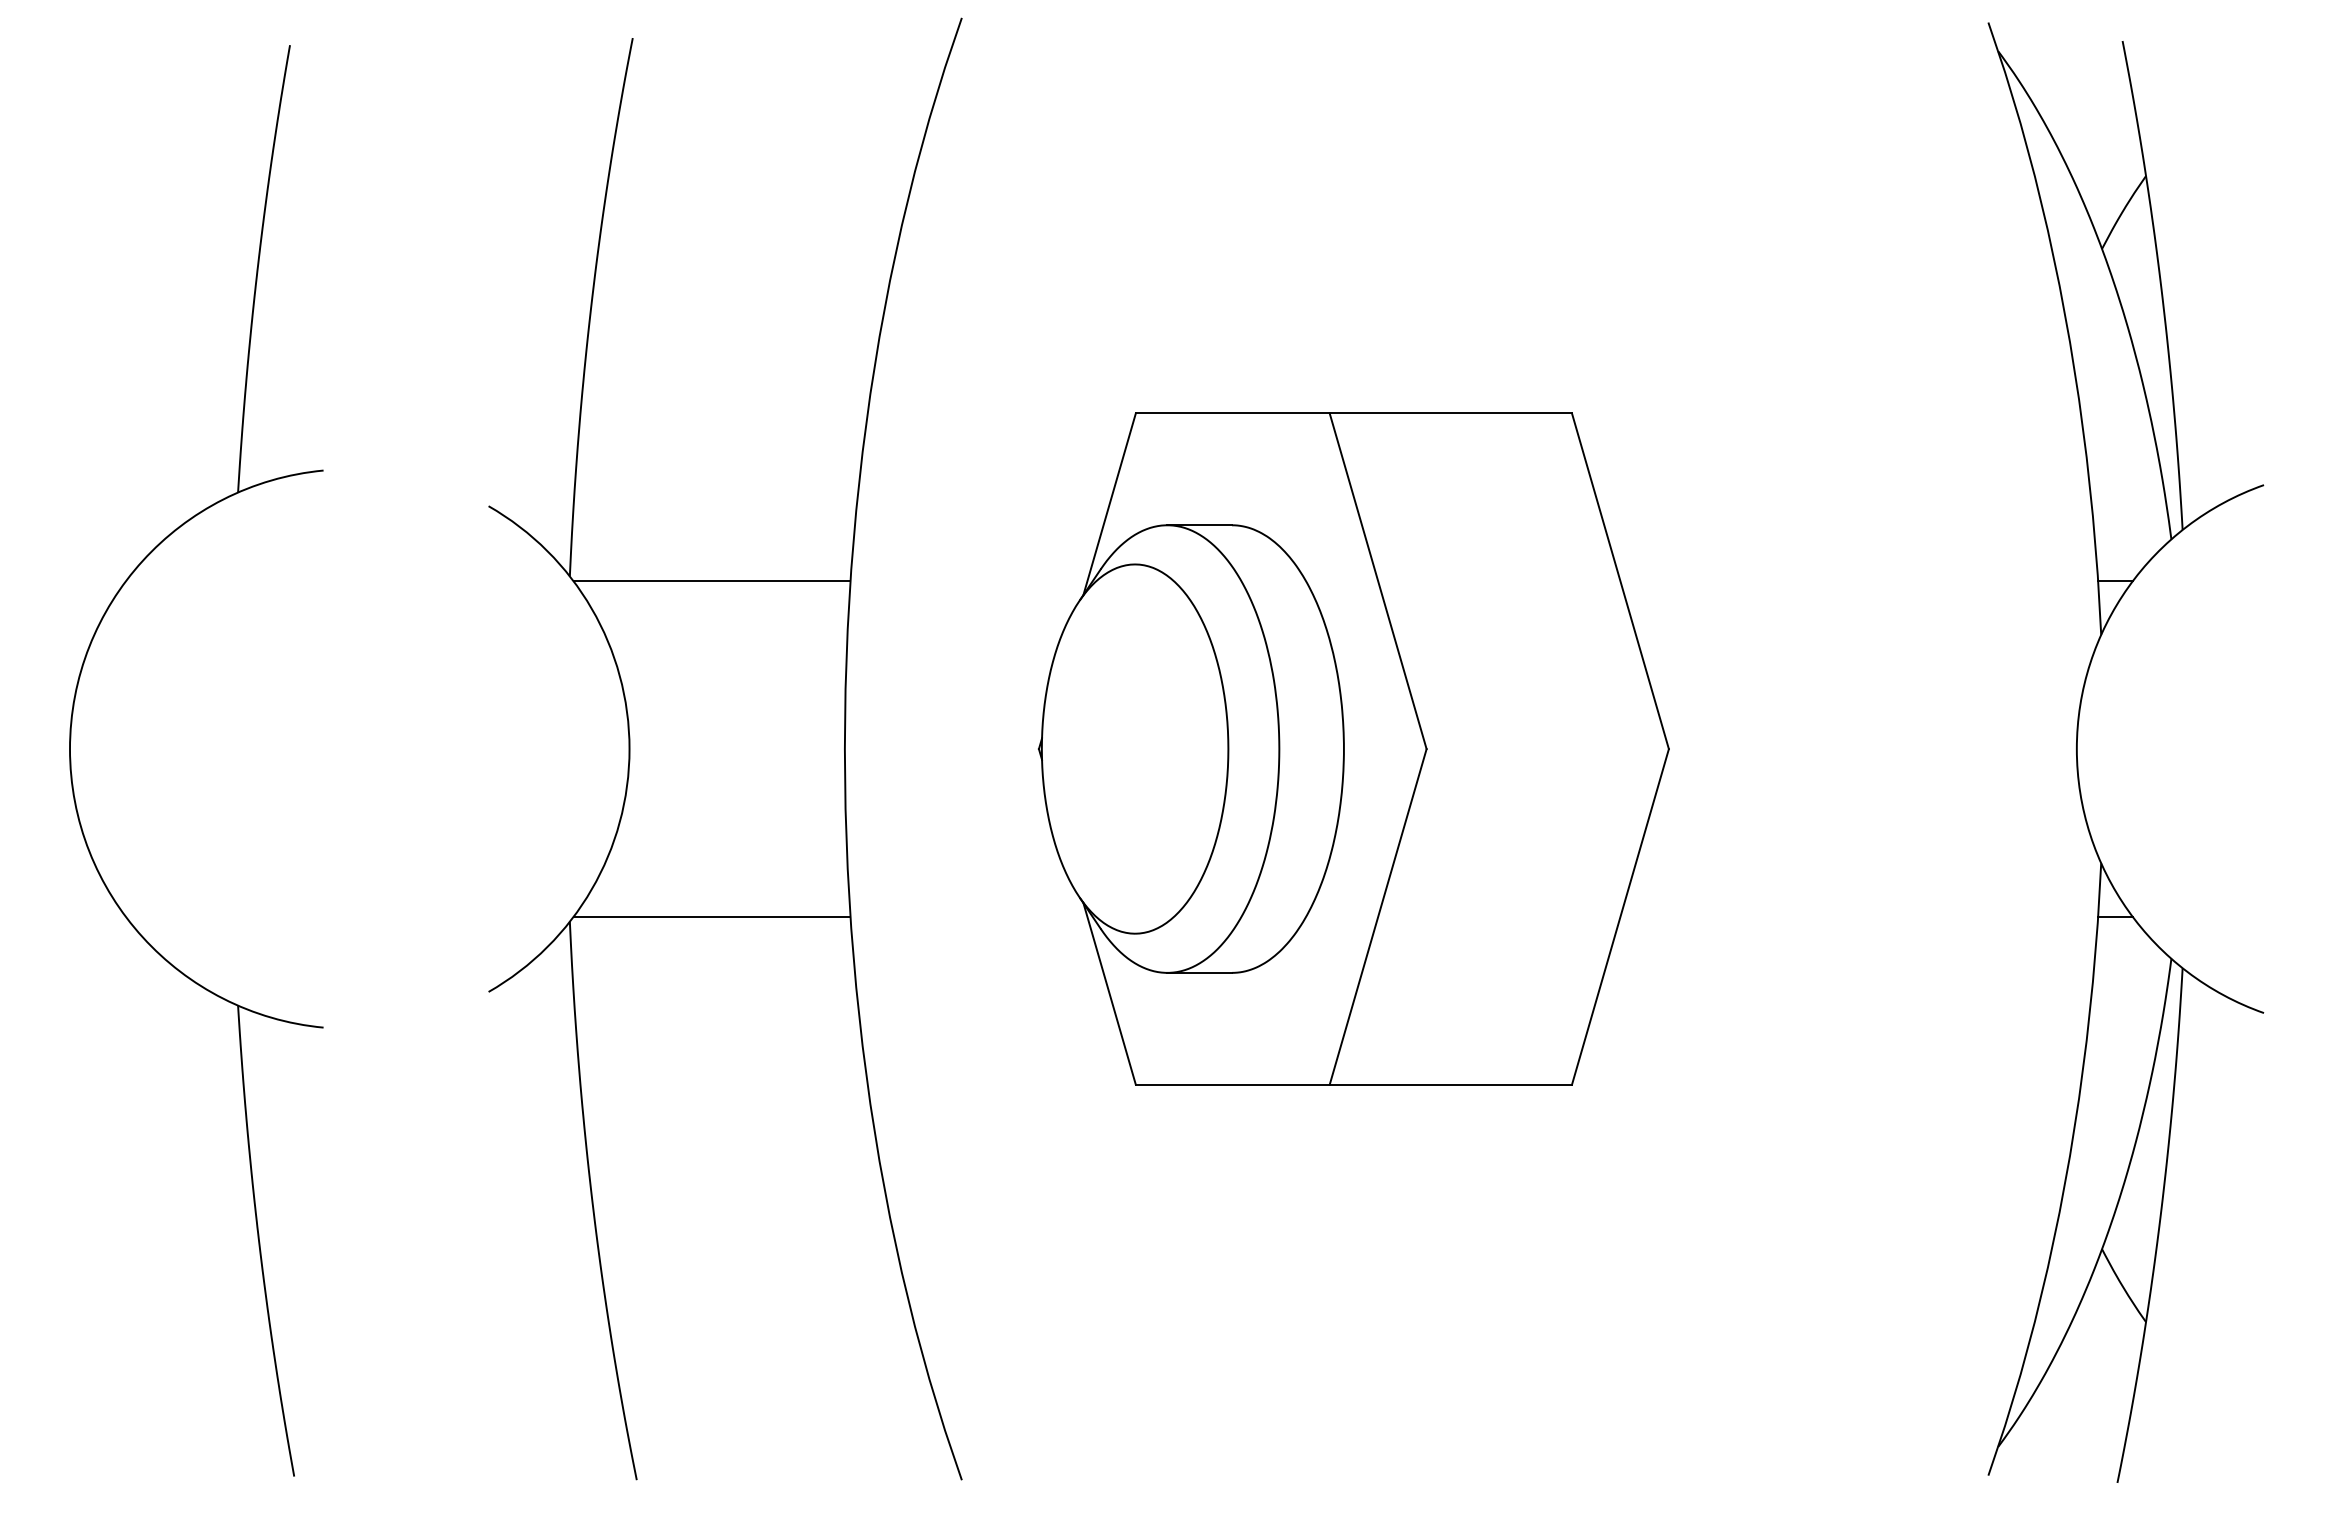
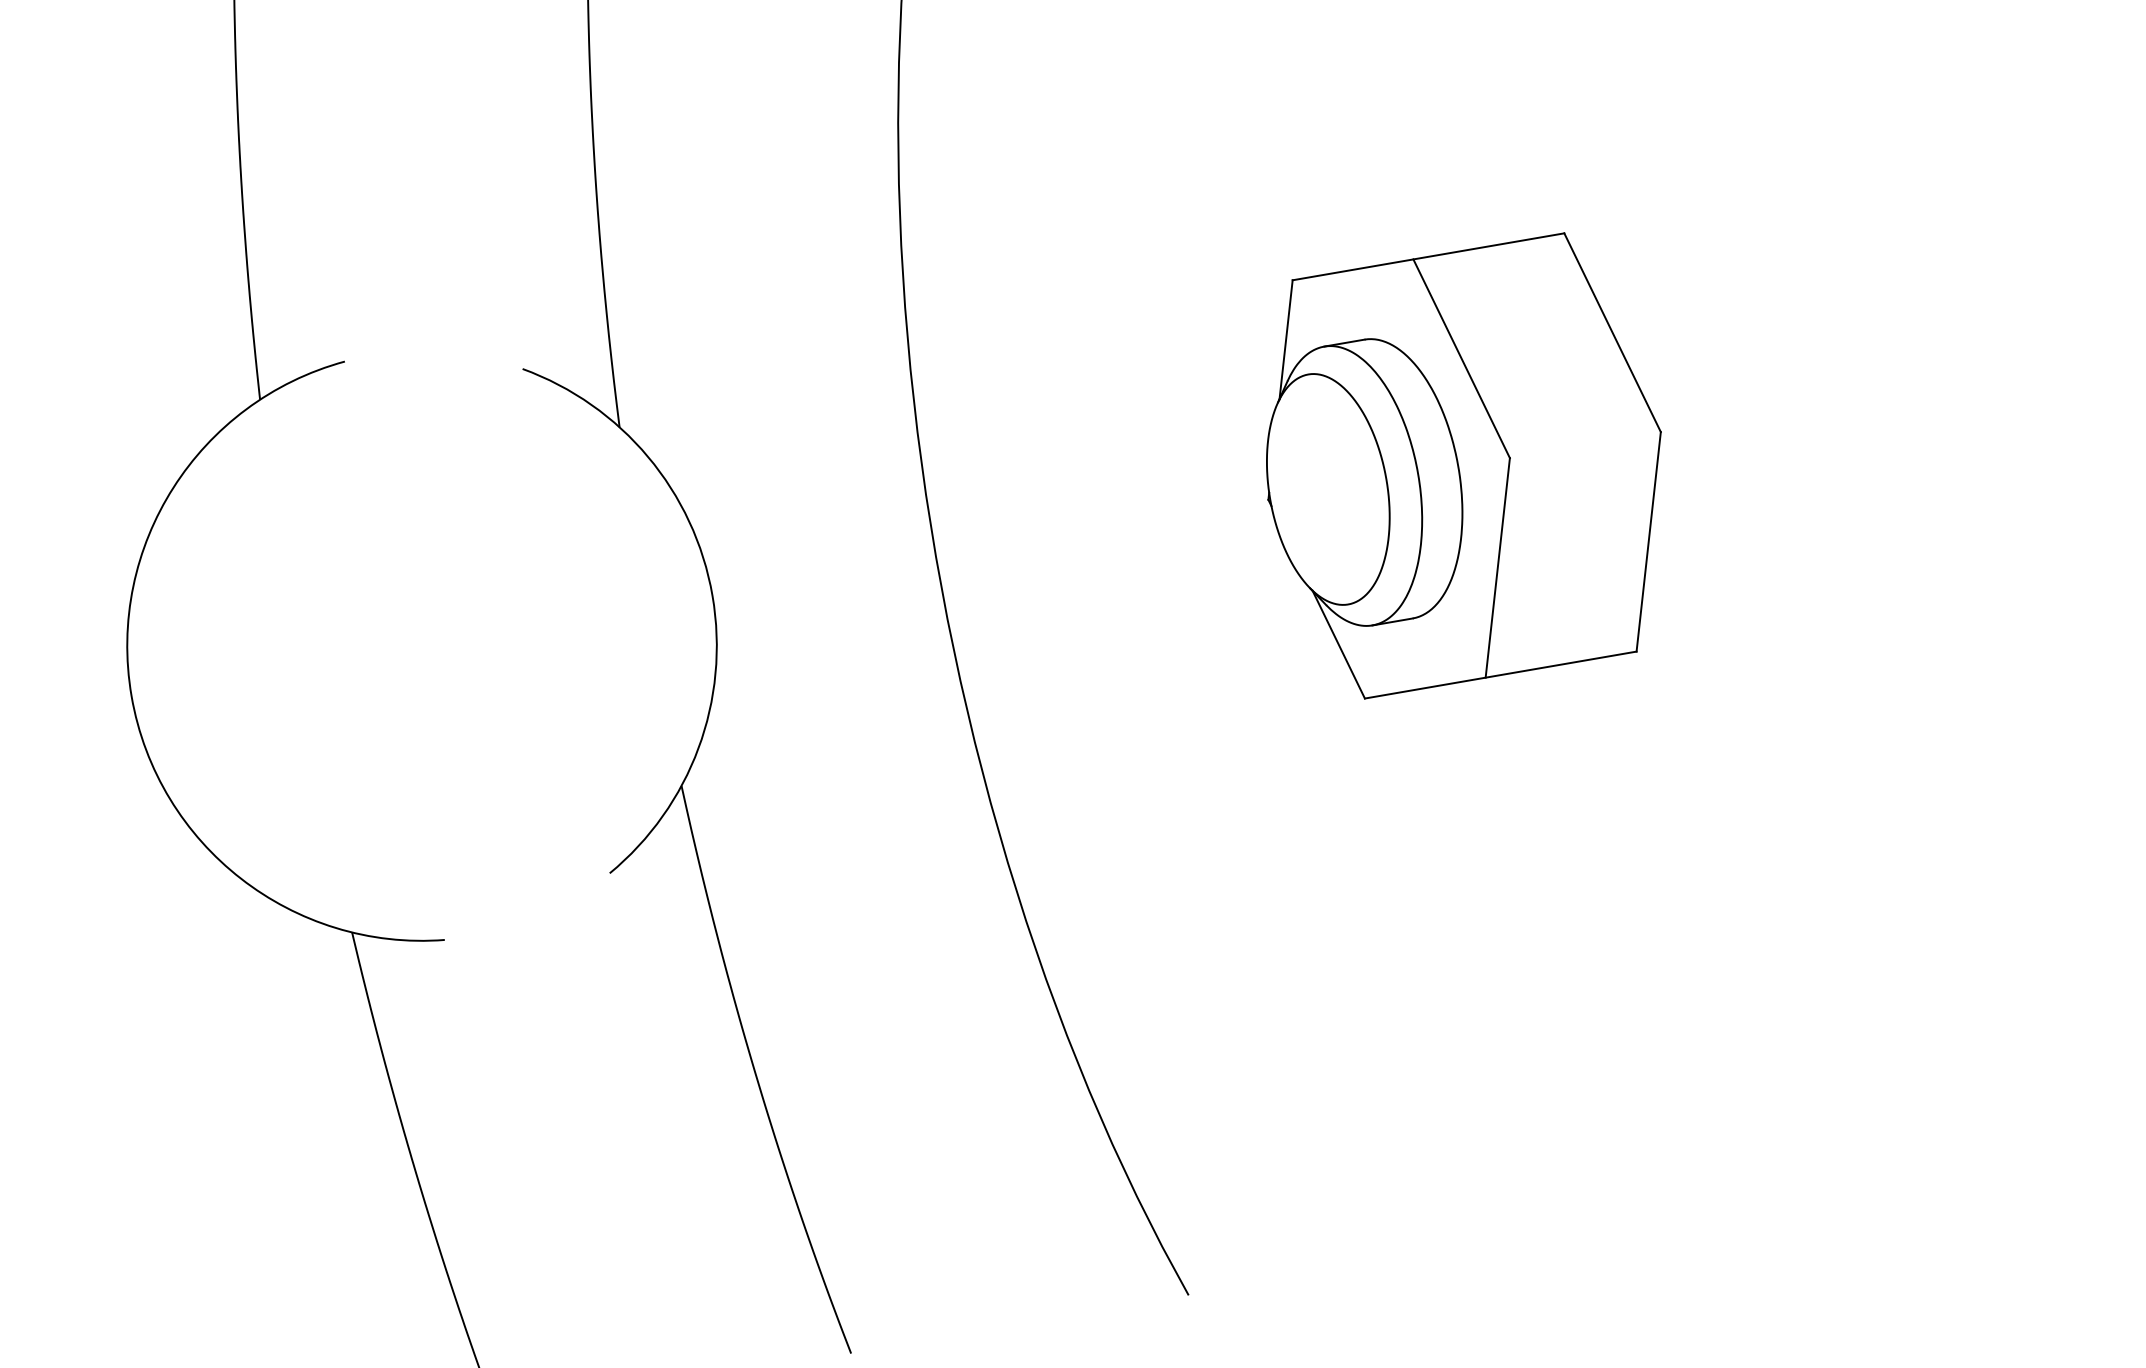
line: (711, 581) -> (767, 407), removed
part: (1353, 748) -> (1464, 465), size x0.6
line: (711, 916) -> (827, 755), removed

